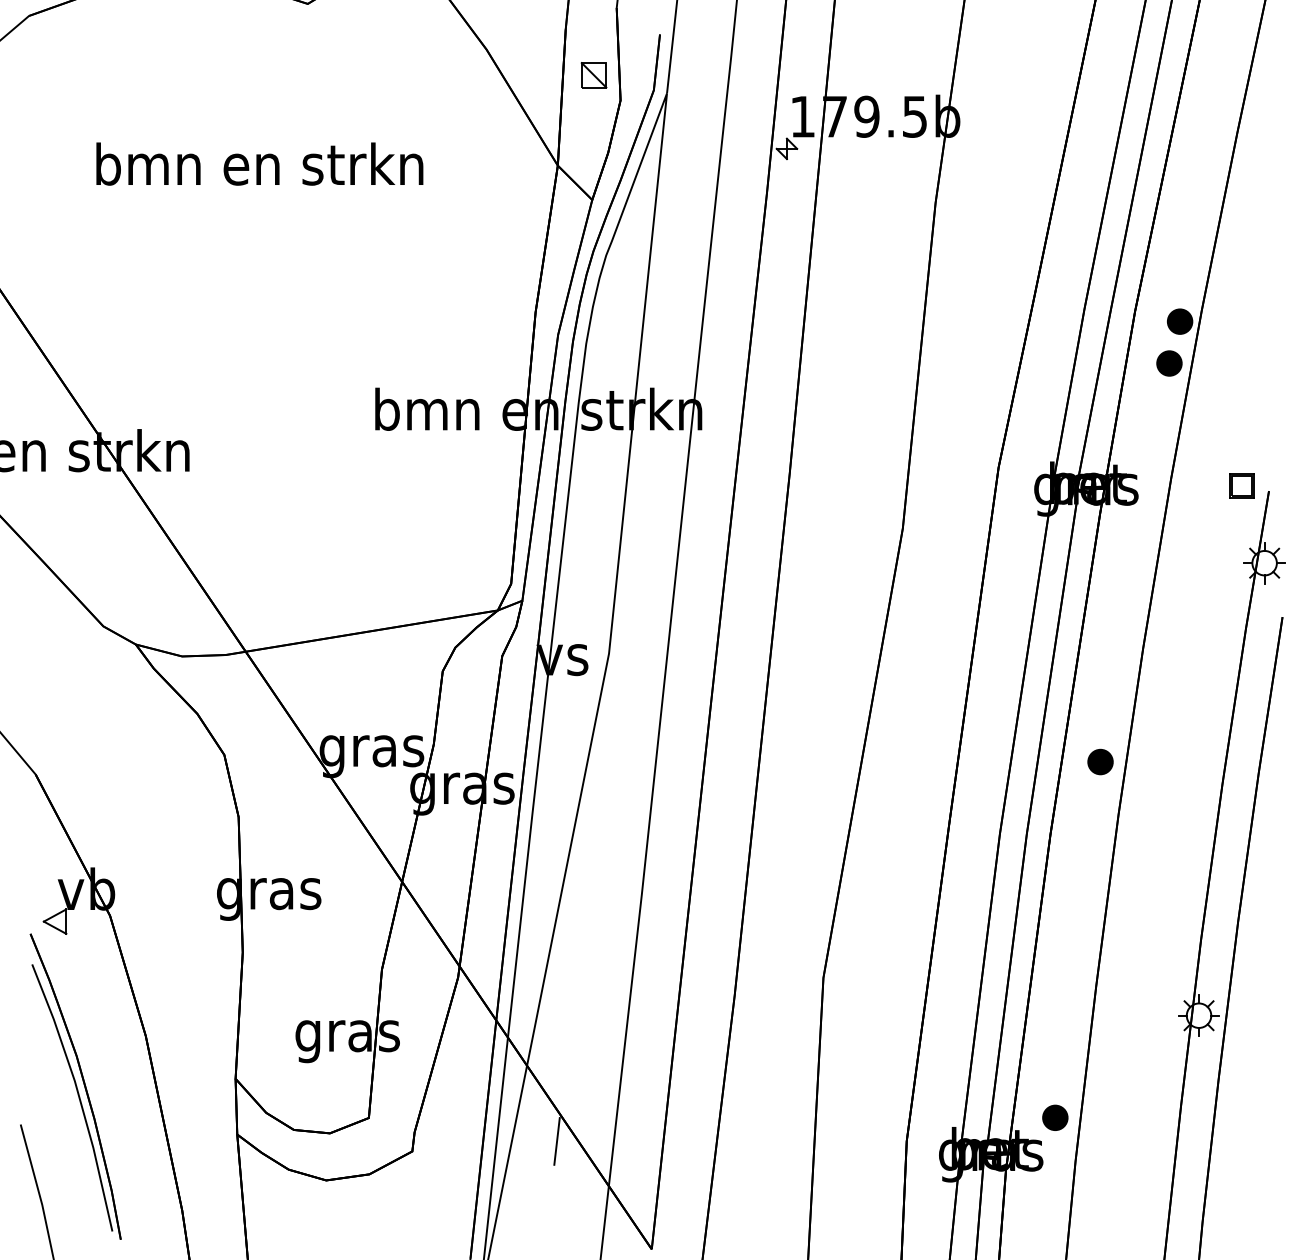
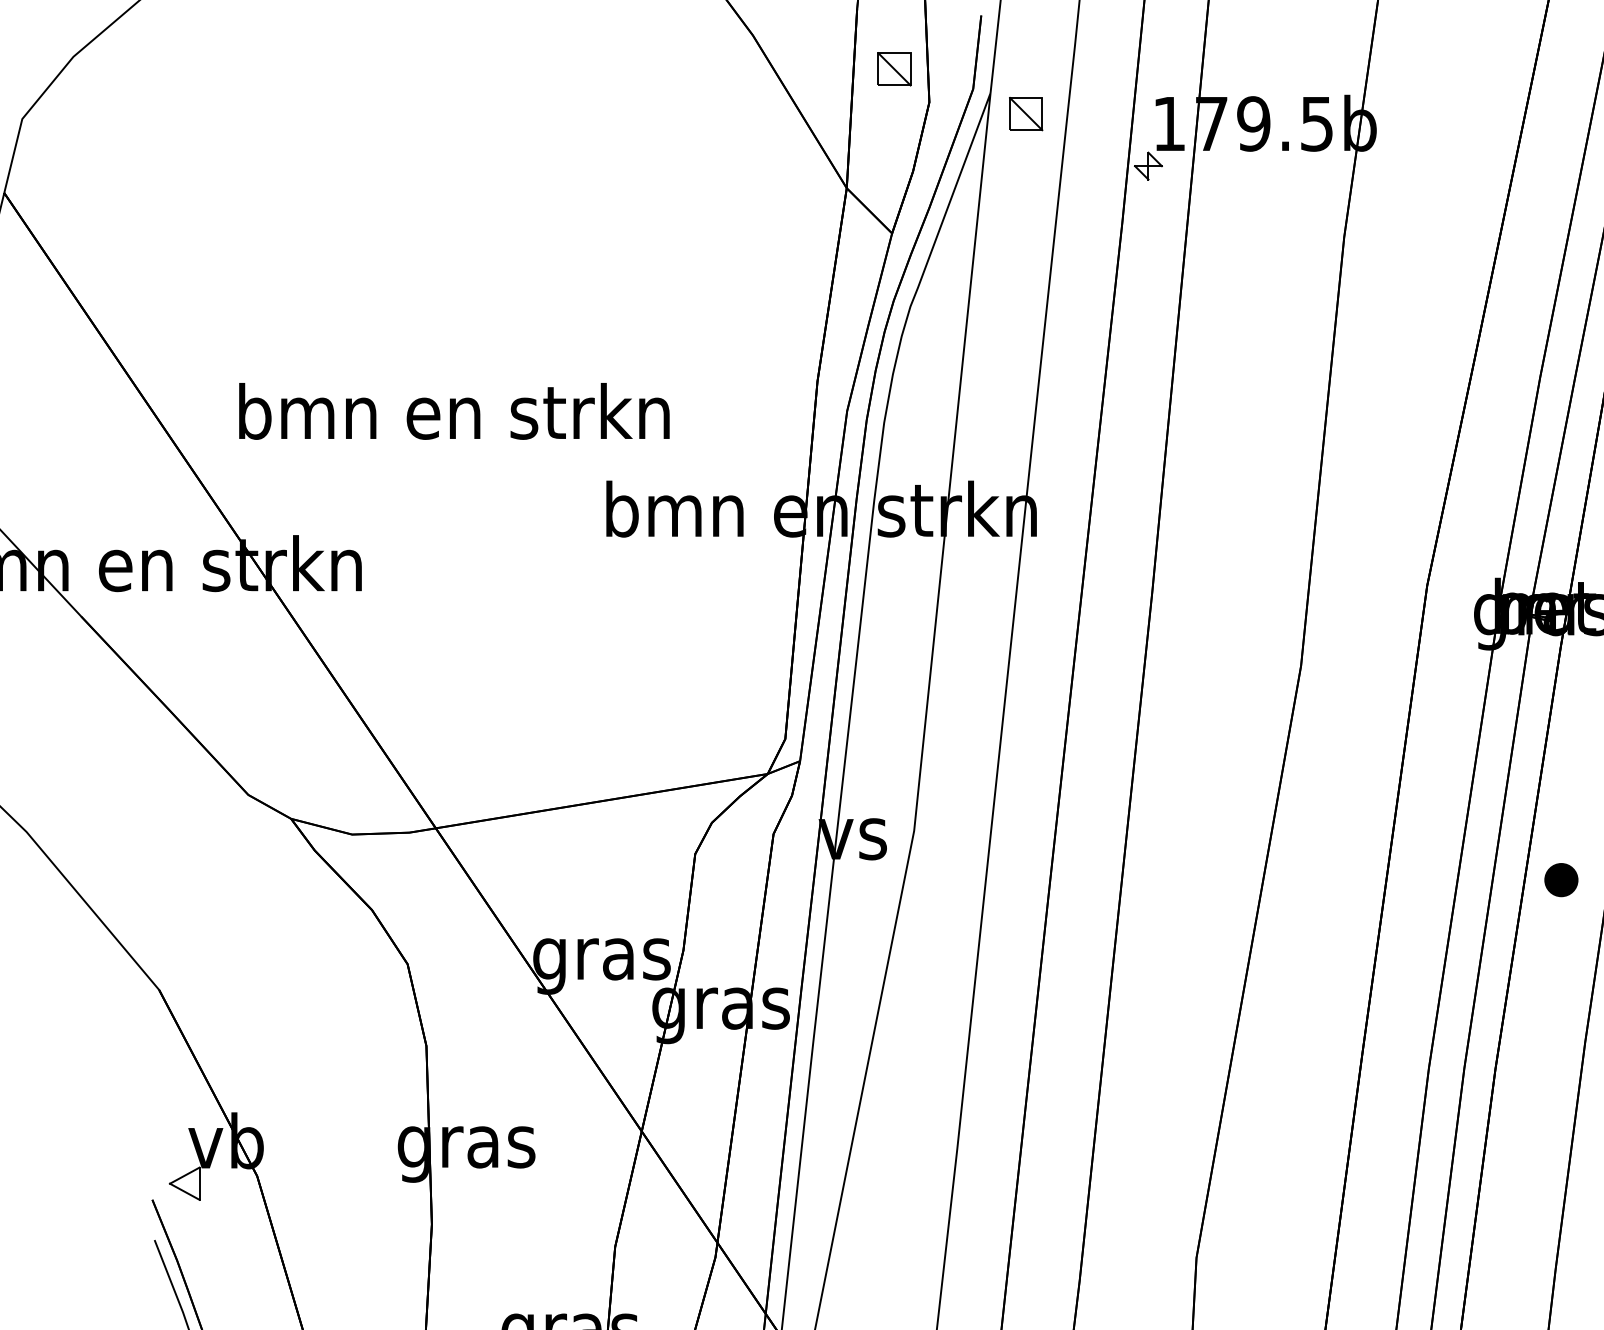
part: (693, 109) -> (1025, 114), added
text: (259, 163) -> (453, 410), moved
part: (1100, 761) -> (1561, 879), moved

